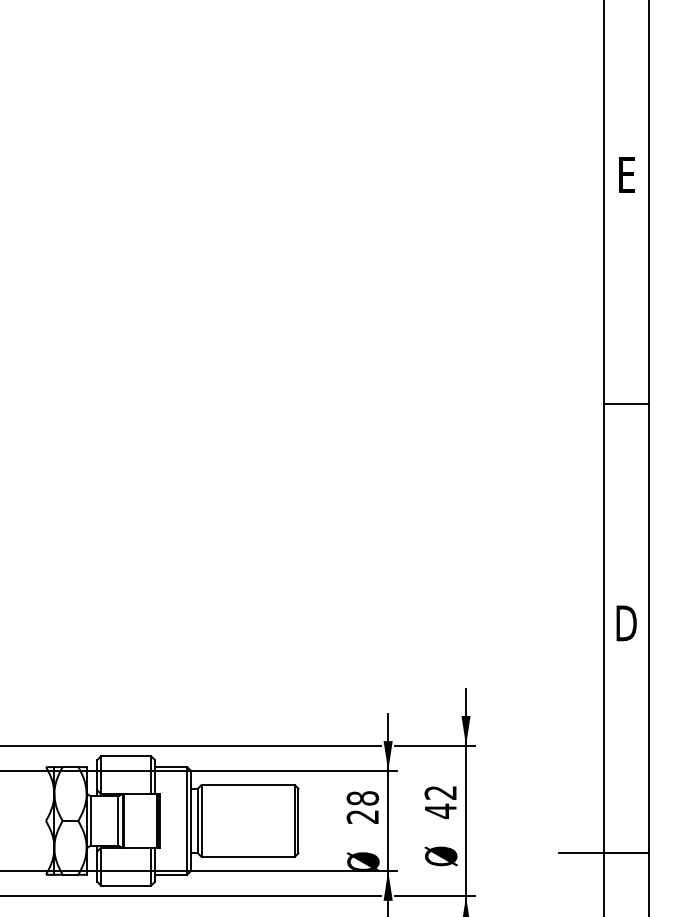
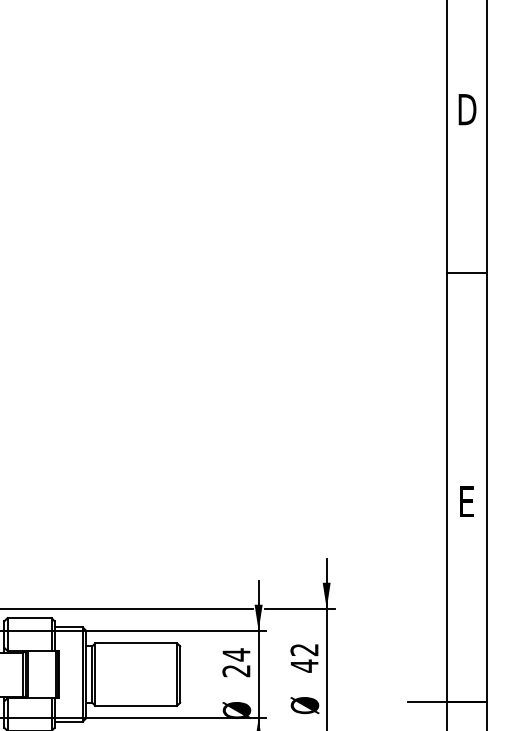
text: (627, 174) -> (467, 109), E -> D
line: (626, 404) -> (466, 272), moved
text: (626, 623) -> (466, 501), D -> E
text: (362, 798) -> (236, 654), 28 -> 24

